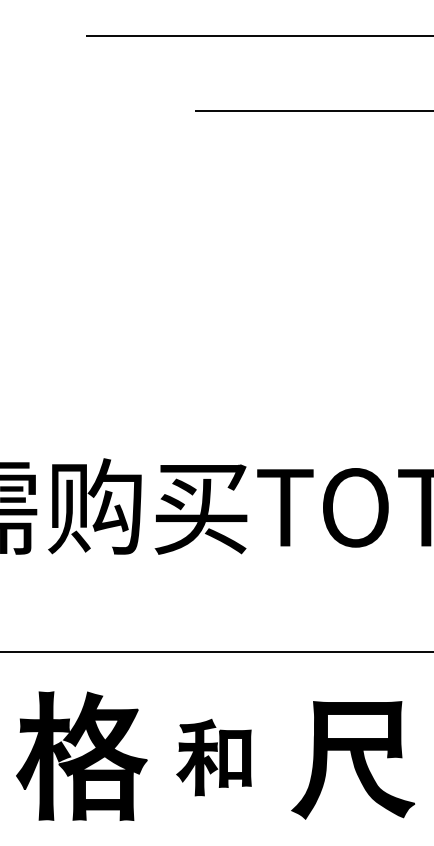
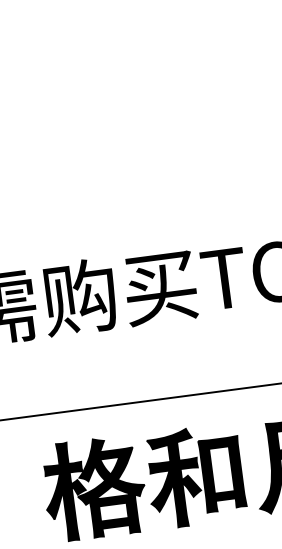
part: (213, 757) -> (194, 476), size x1.67

